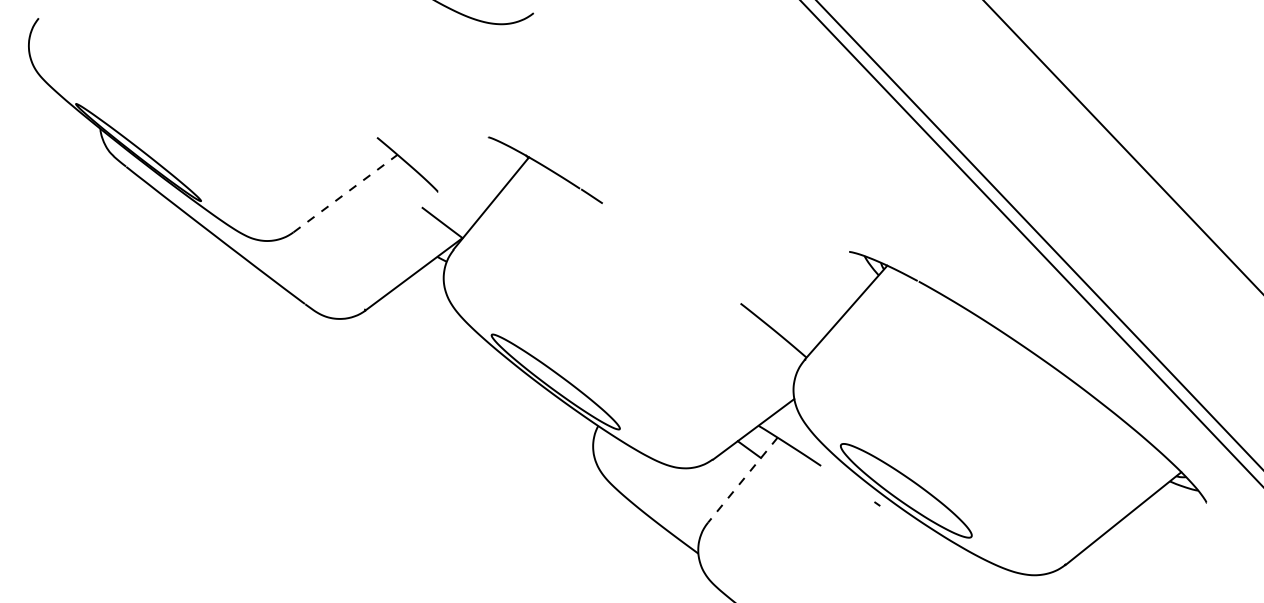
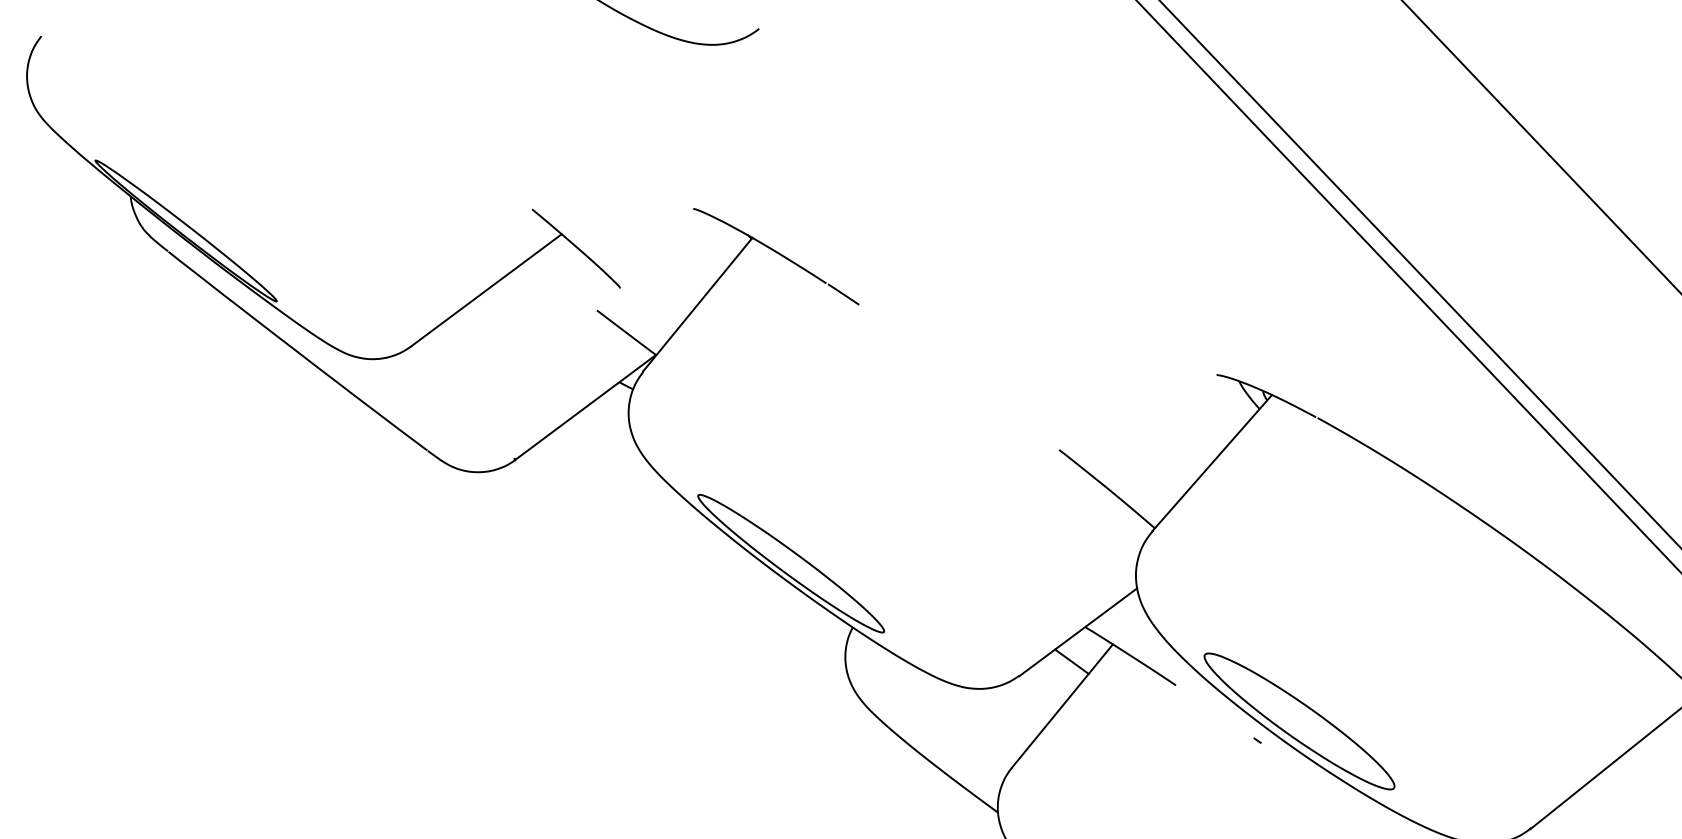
line: (345, 193) -> (486, 290), dashed -> solid
line: (742, 480) -> (1061, 706), dashed -> solid

